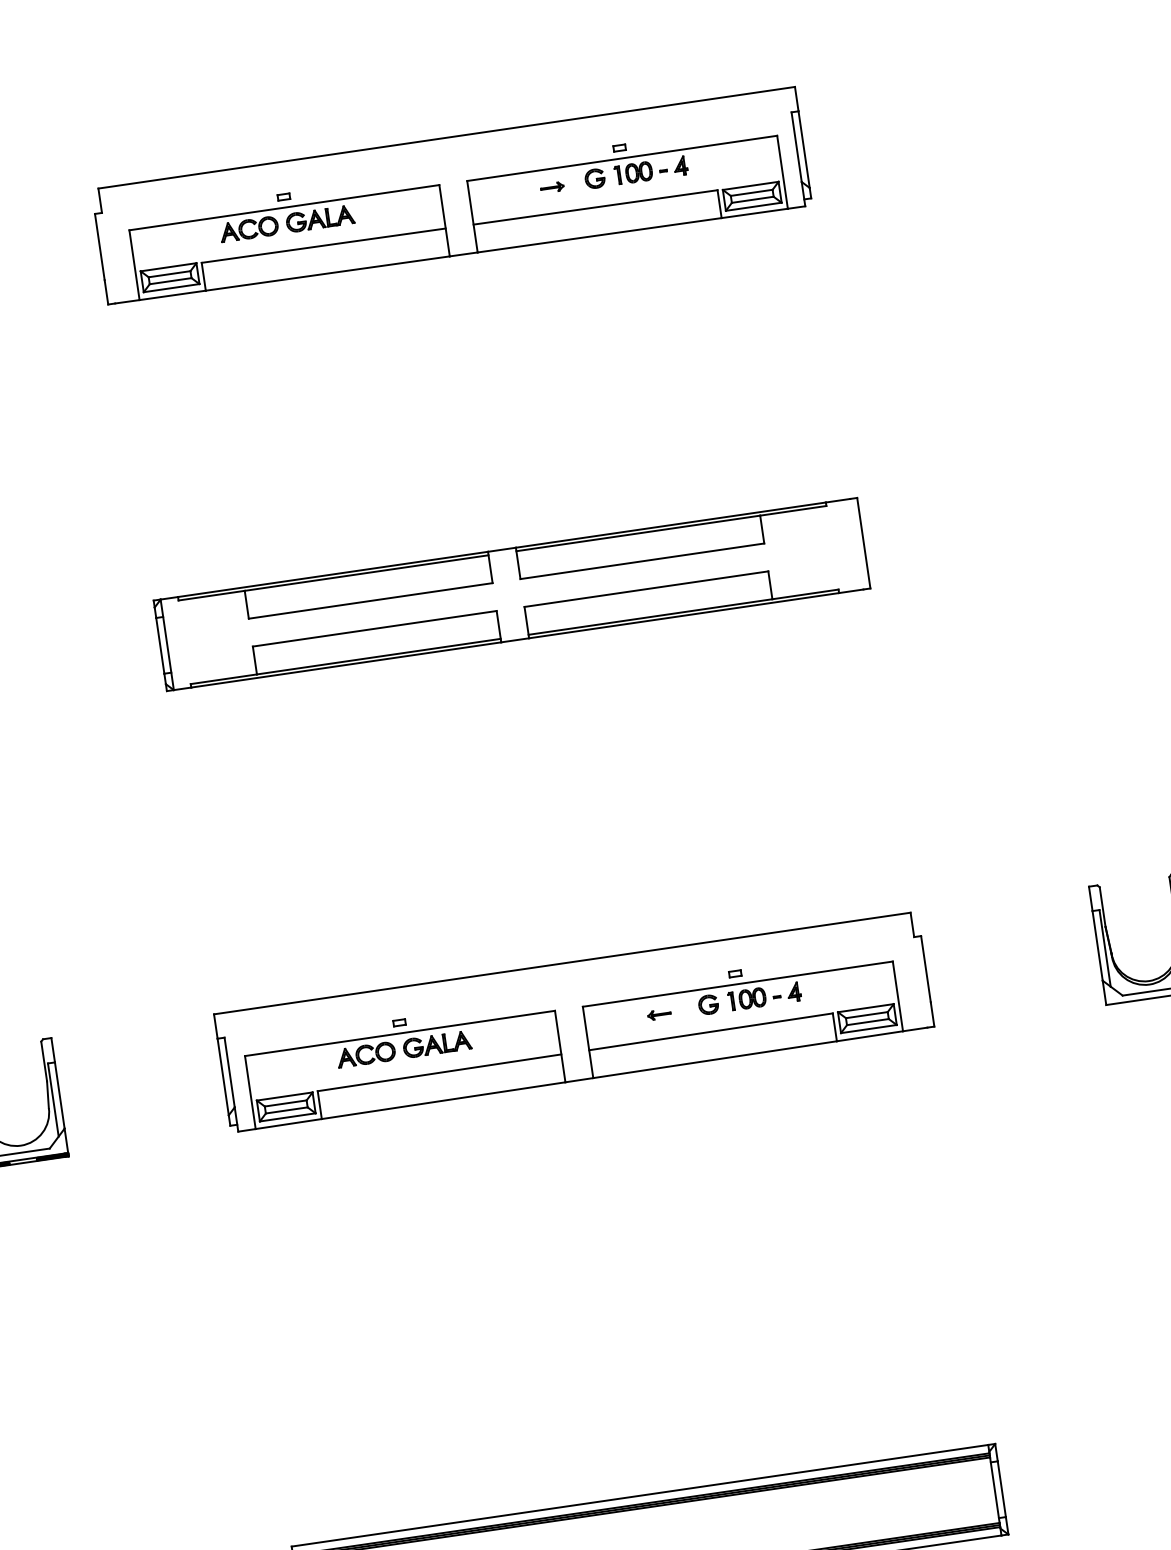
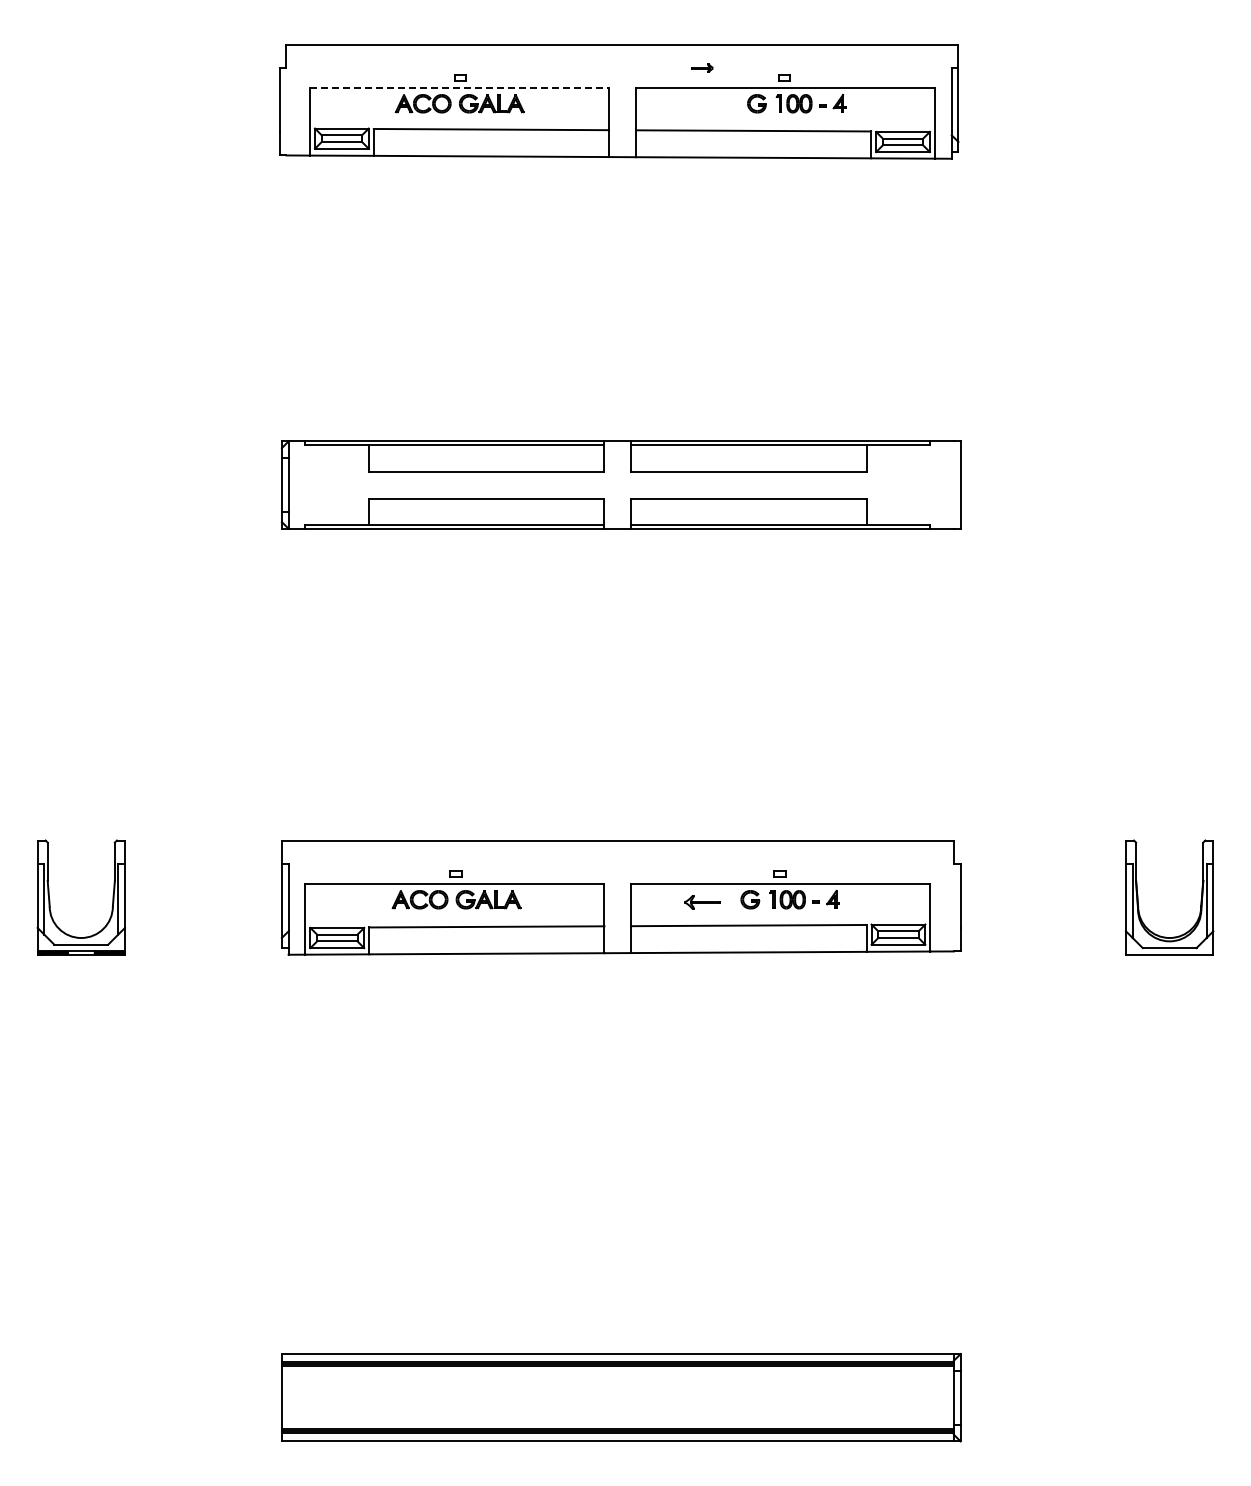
part: (552, 186) -> (702, 67), moved
line: (284, 207) -> (459, 88), solid -> dashed
part: (659, 1013) -> (702, 901), size x1.6

